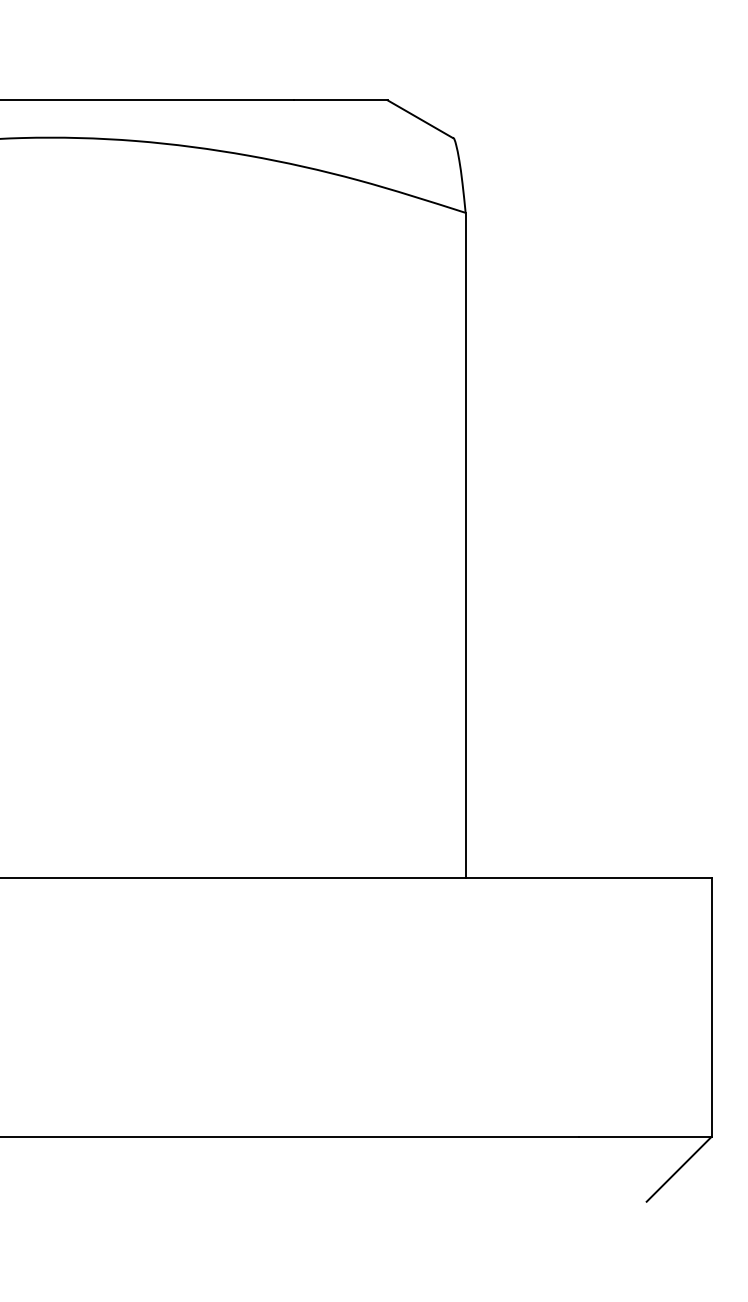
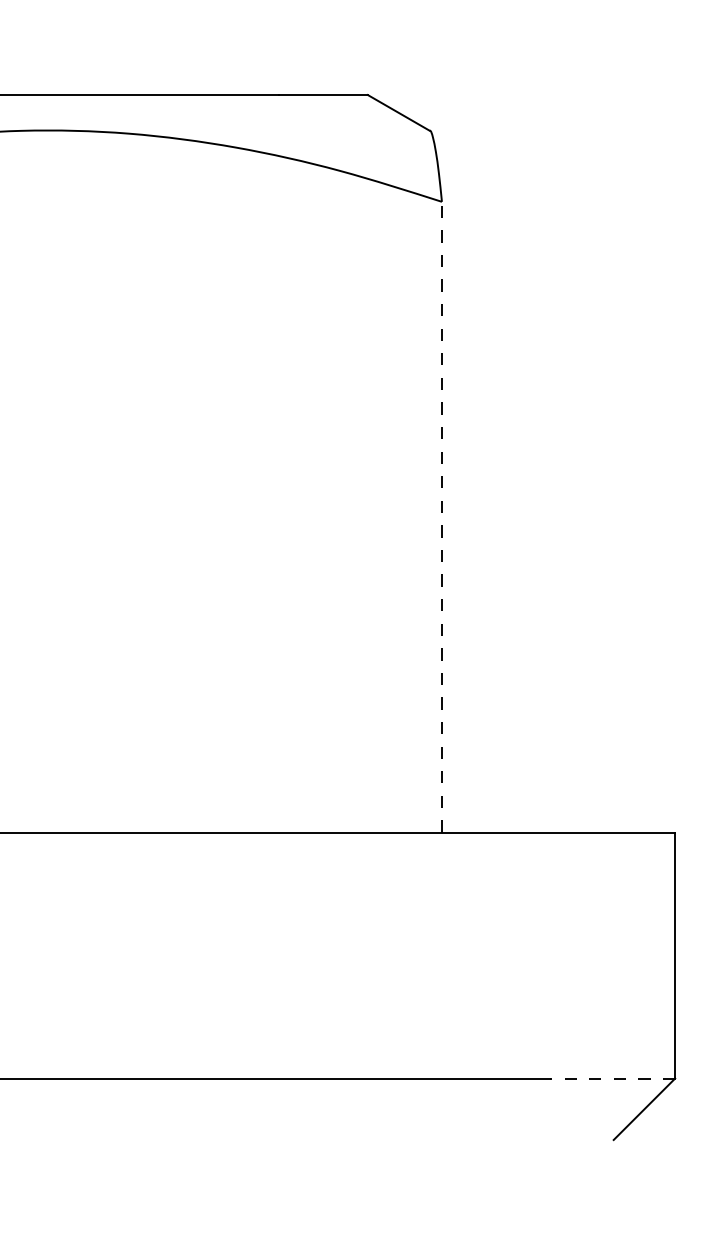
line: (465, 544) -> (441, 516), solid -> dashed
line: (644, 1136) -> (611, 1078), solid -> dashed

